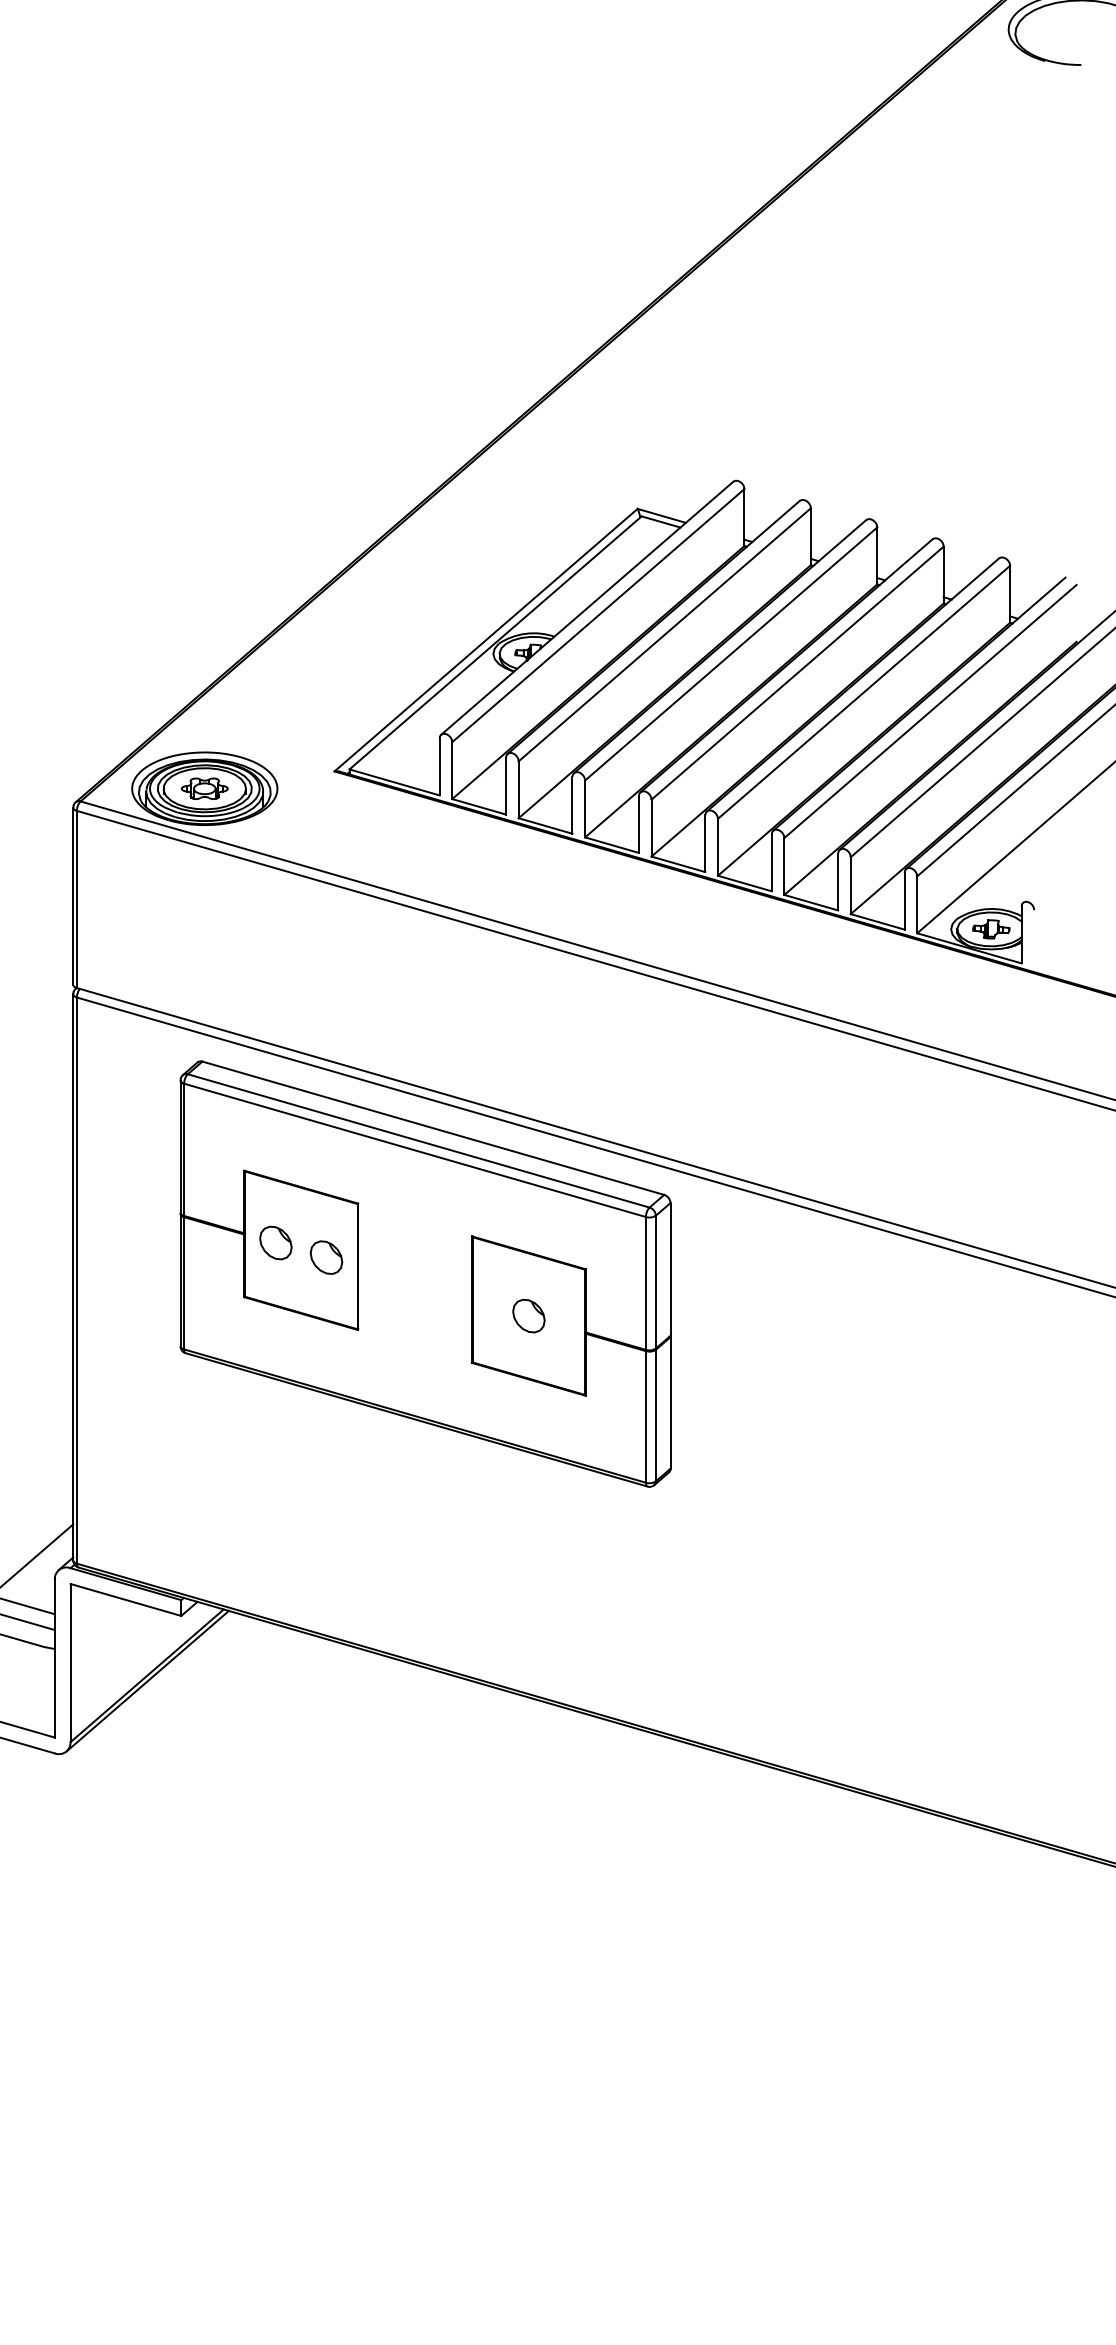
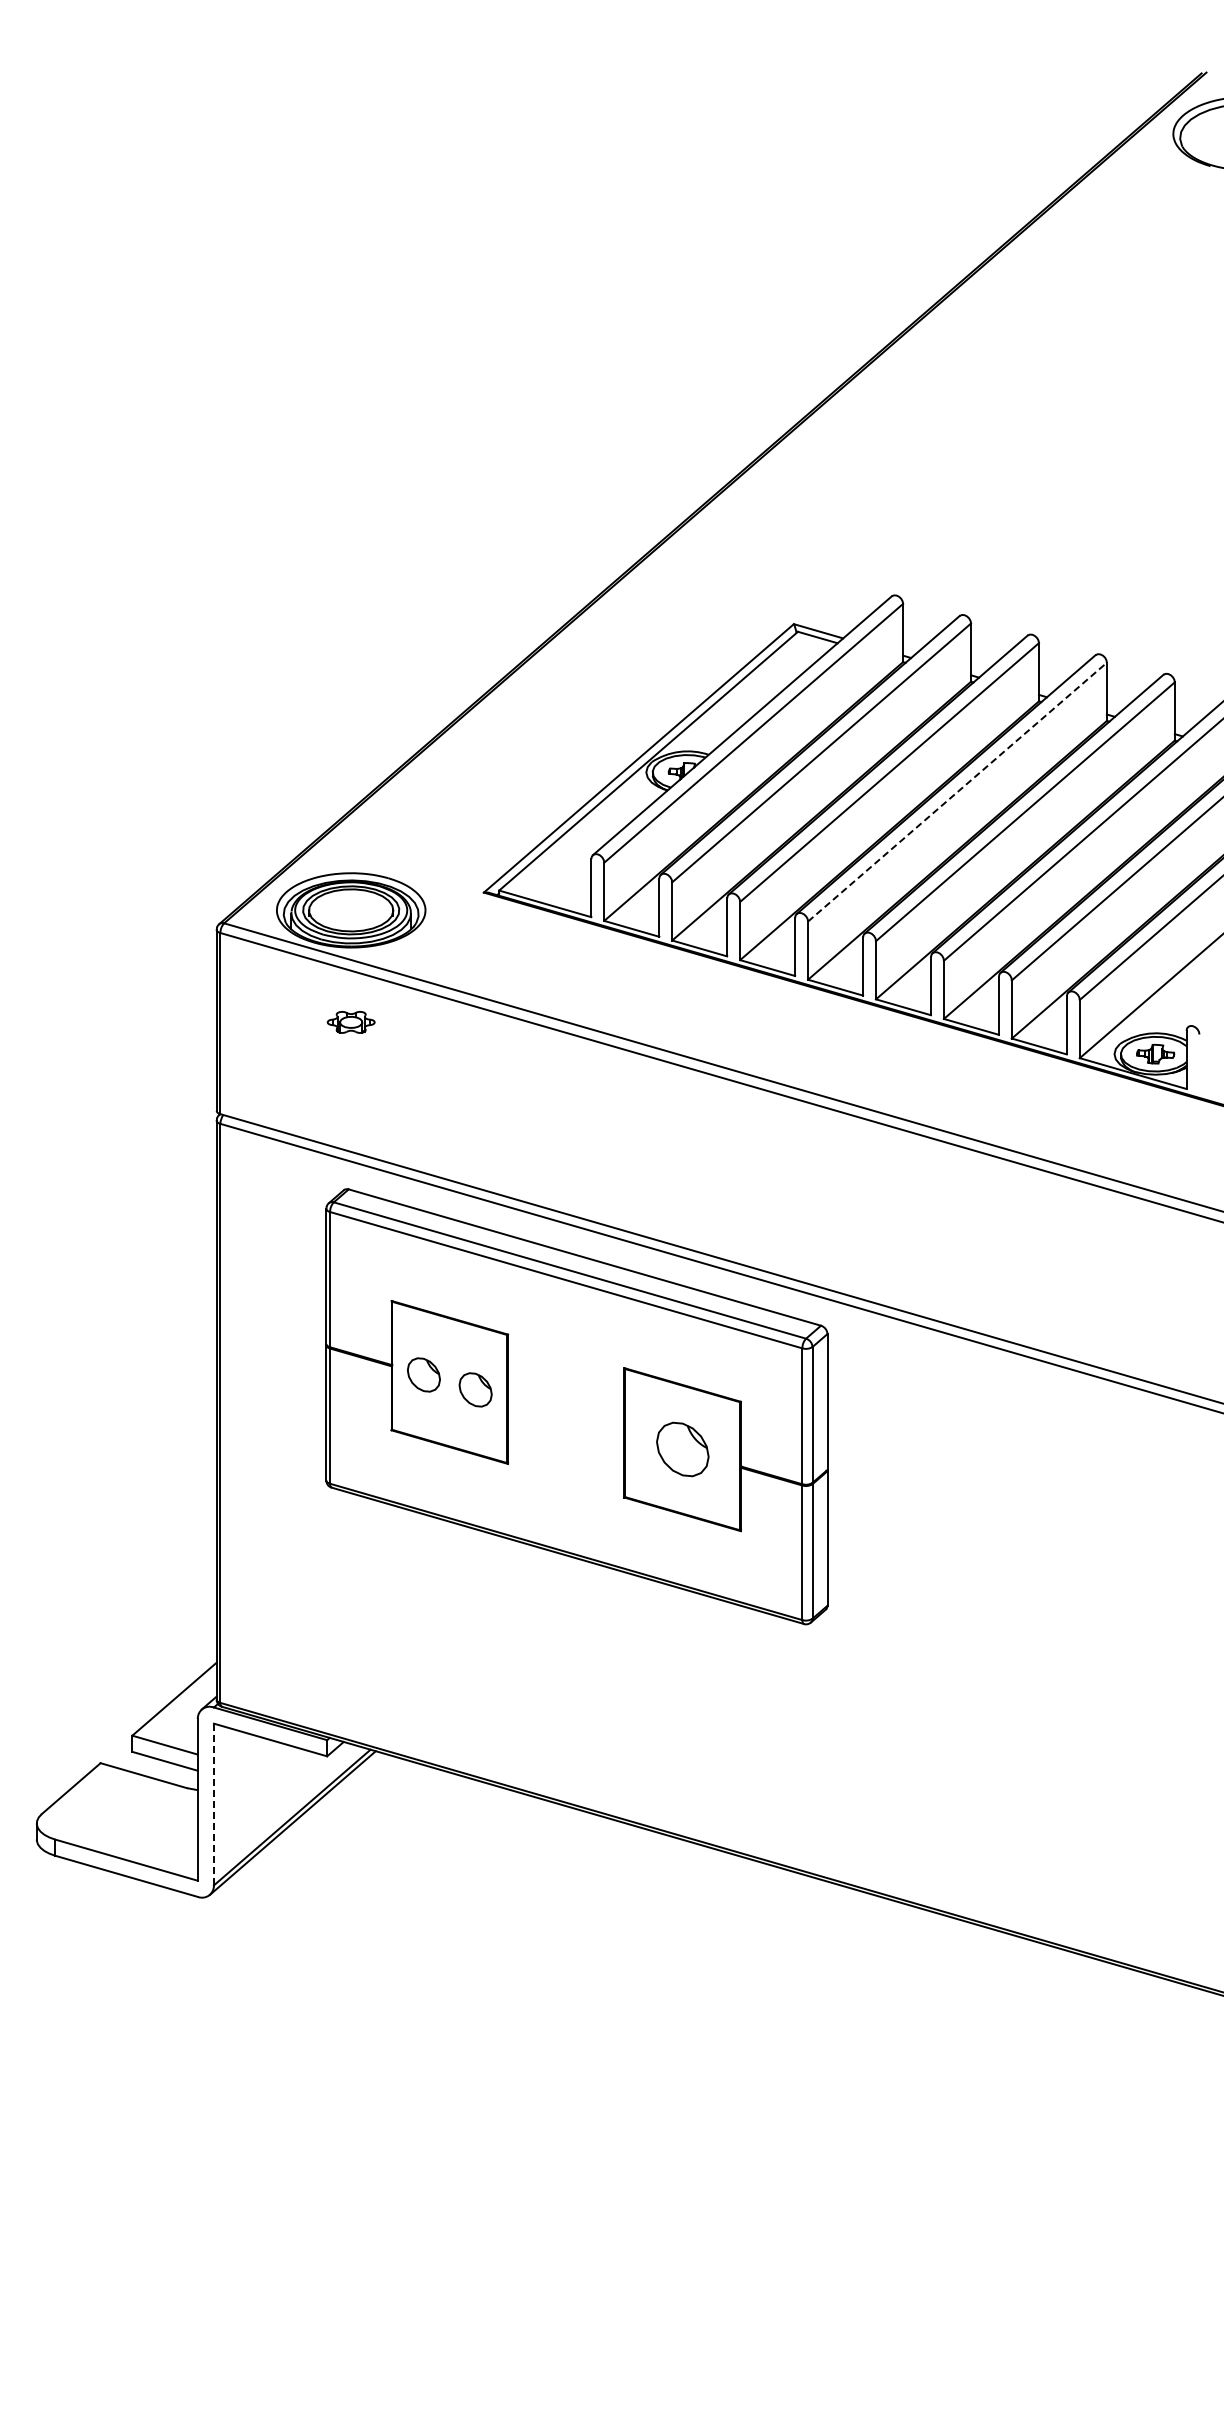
line: (797, 673) -> (957, 792), solid -> dashed
part: (204, 788) -> (350, 1022), moved
part: (528, 1315) -> (682, 1449), size x1.6
line: (70, 1663) -> (213, 1804), solid -> dashed

